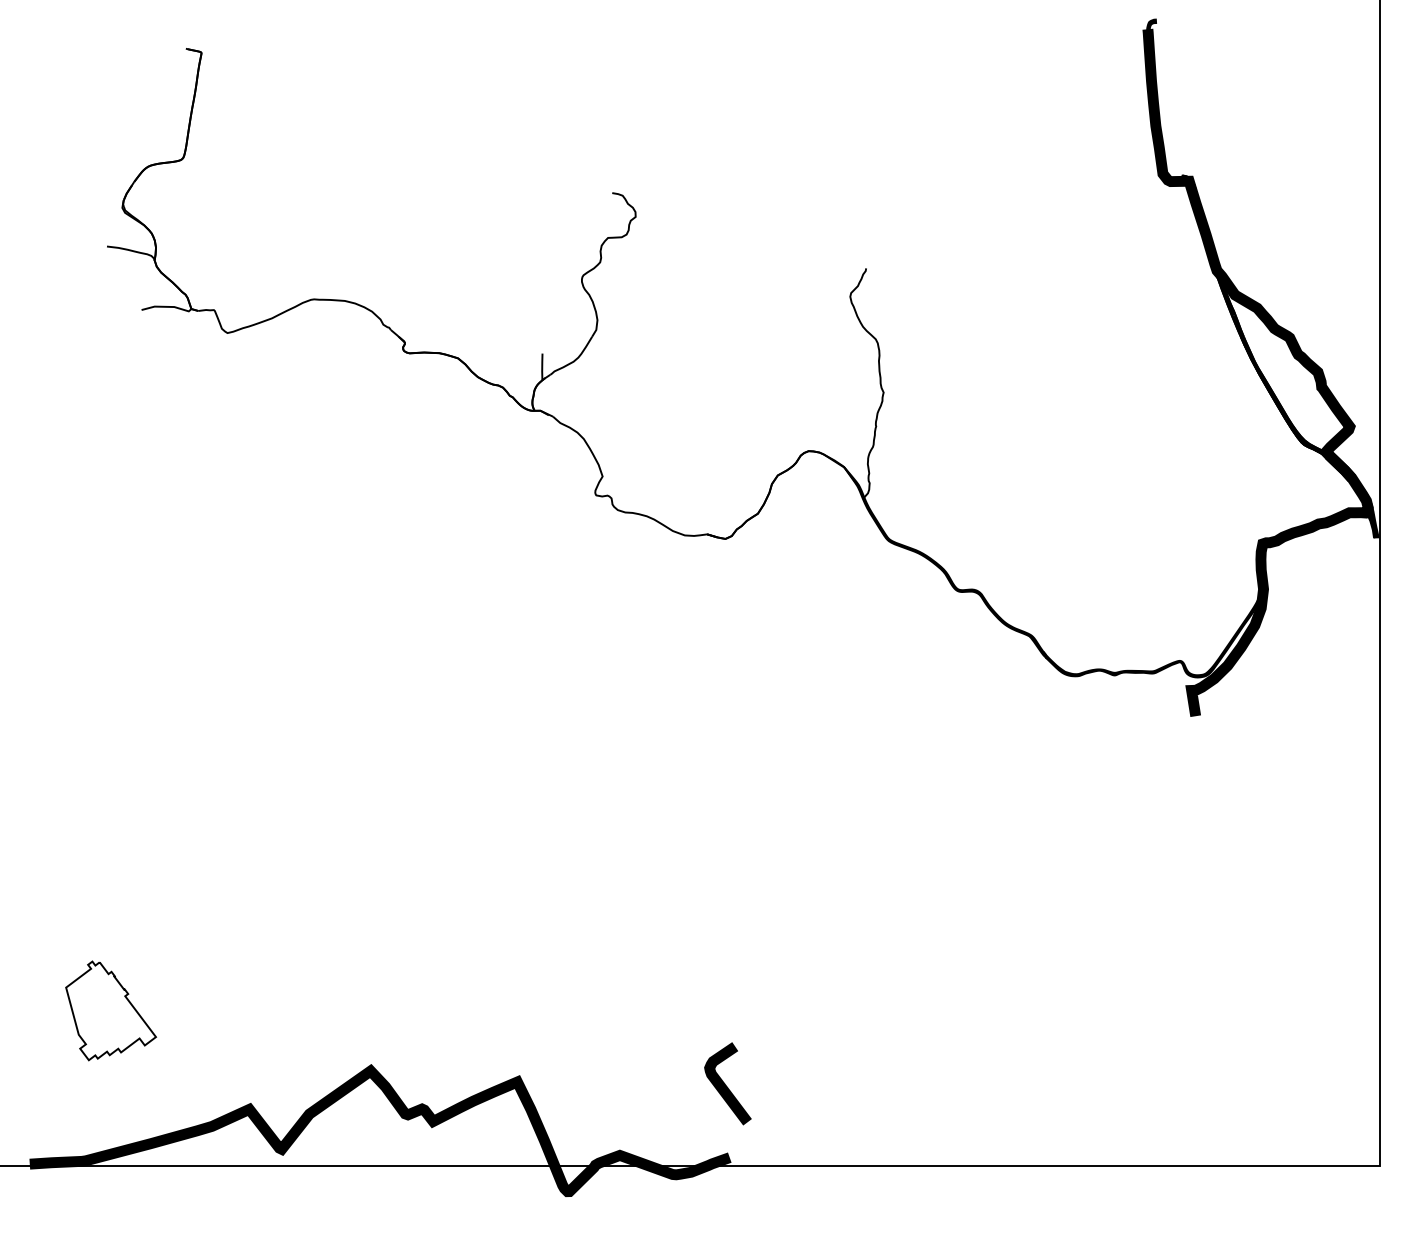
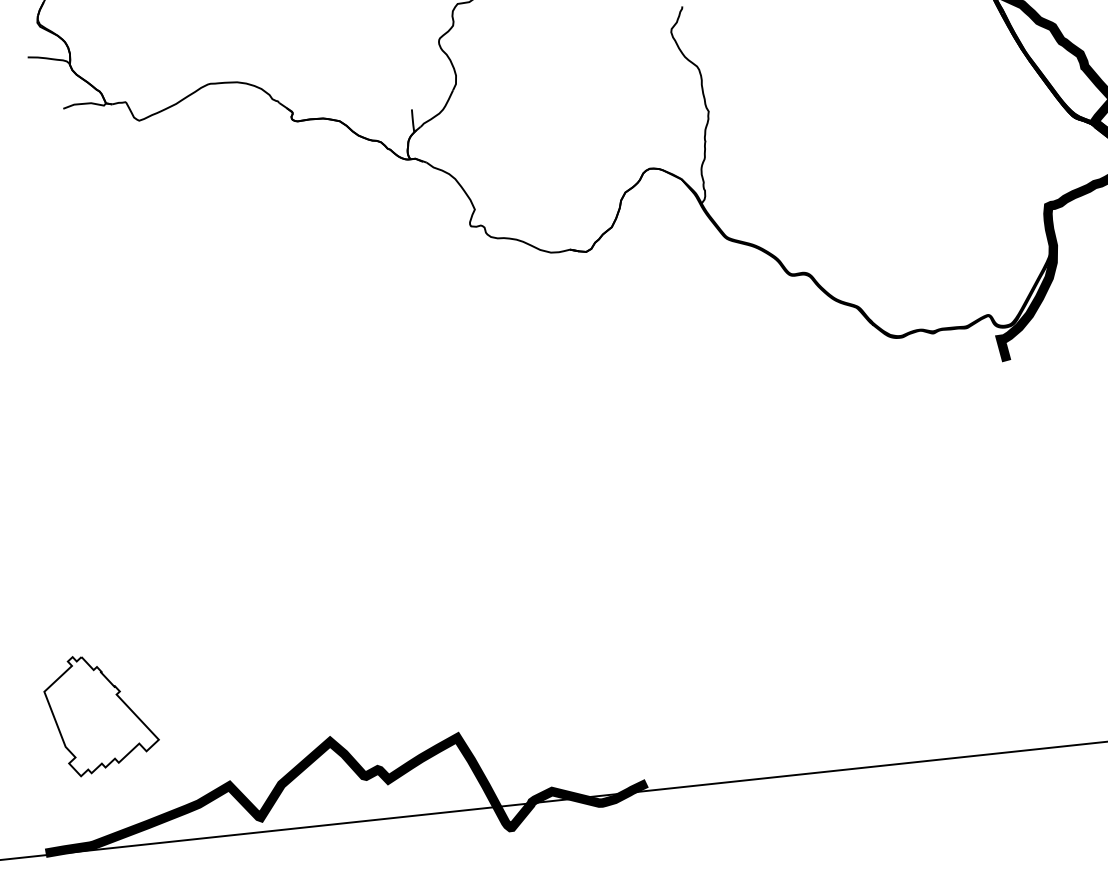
part: (110, 1010) -> (100, 713), size x1.4
curve: (725, 1083) -> (636, 720), removed

